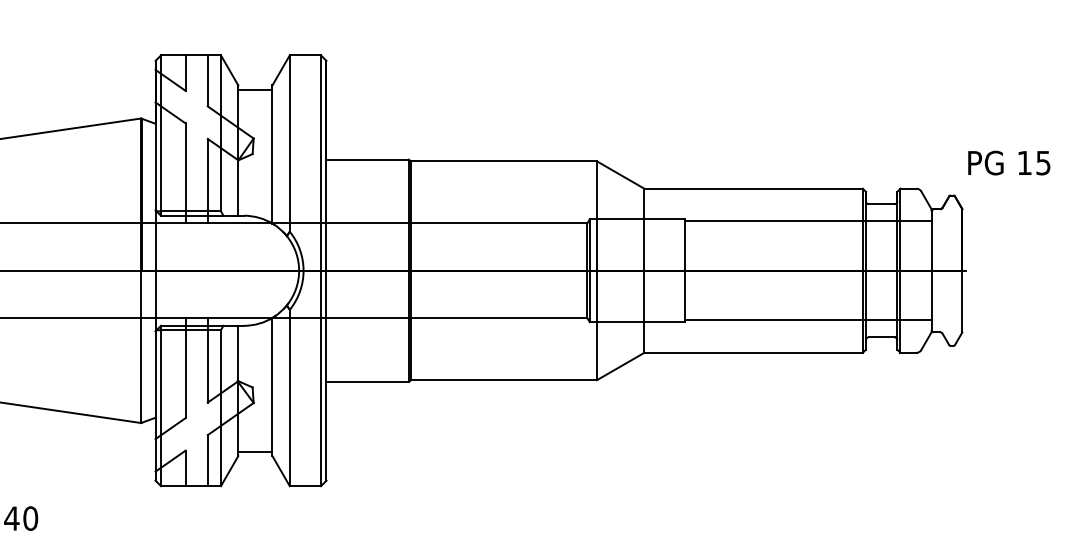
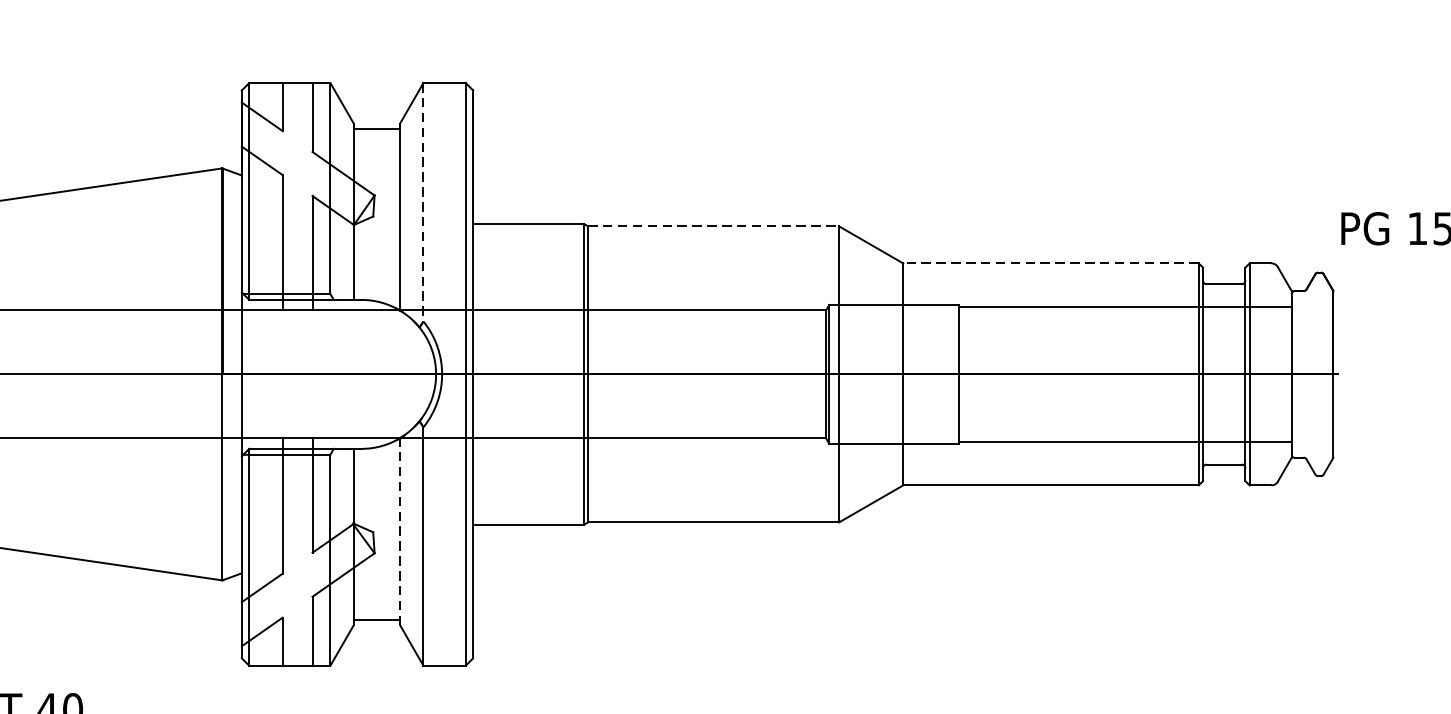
line: (289, 144) -> (423, 203), solid -> dashed
line: (504, 161) -> (713, 226), solid -> dashed
line: (753, 188) -> (1050, 263), solid -> dashed
line: (272, 386) -> (400, 530), solid -> dashed

